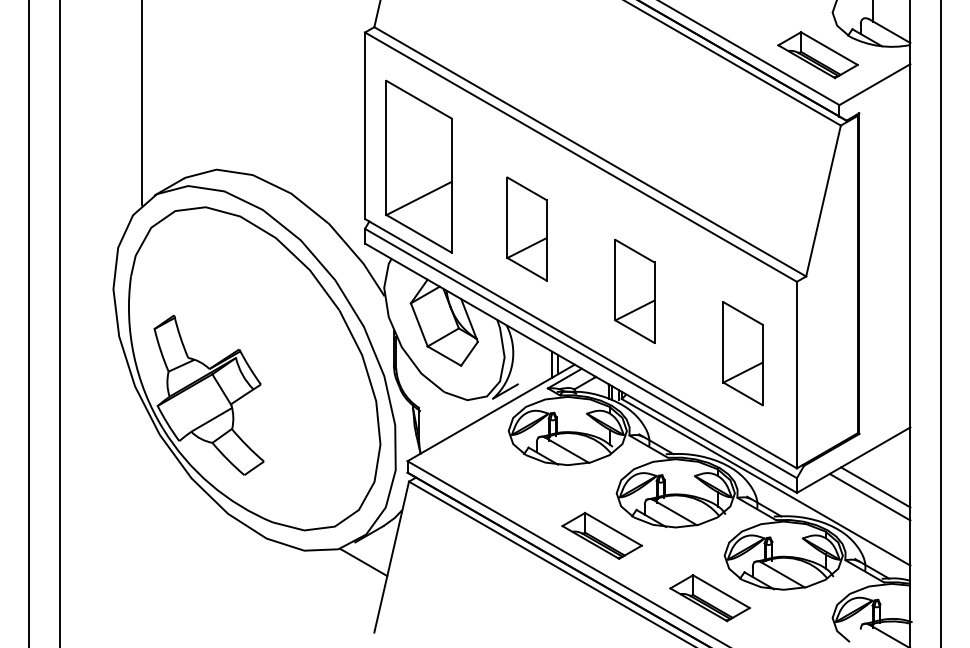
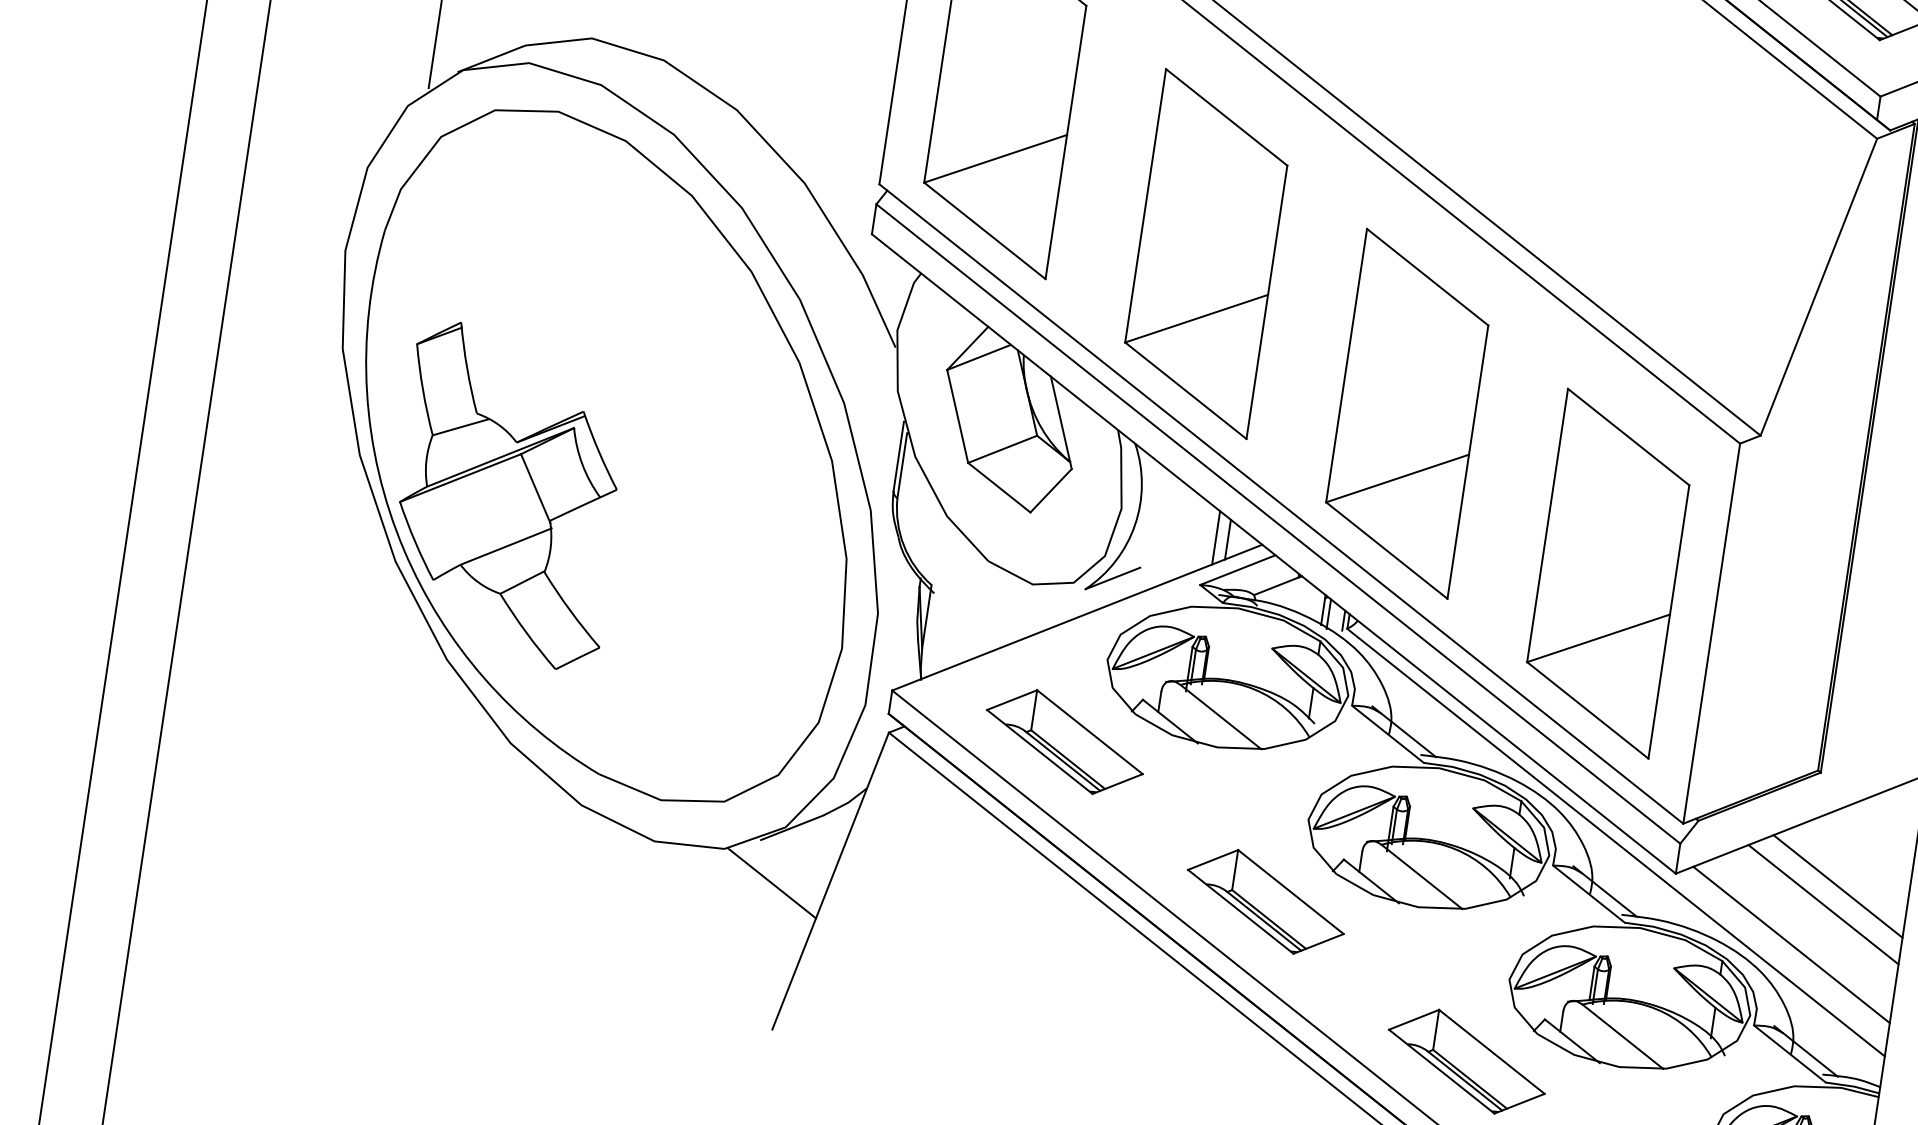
part: (526, 228) -> (1205, 252), size x1.67
part: (634, 291) -> (1406, 413), size x1.67
part: (742, 353) -> (1607, 573), size x1.67
part: (493, 473) -> (1063, 741), added
line: (857, 518) -> (1791, 944), added

